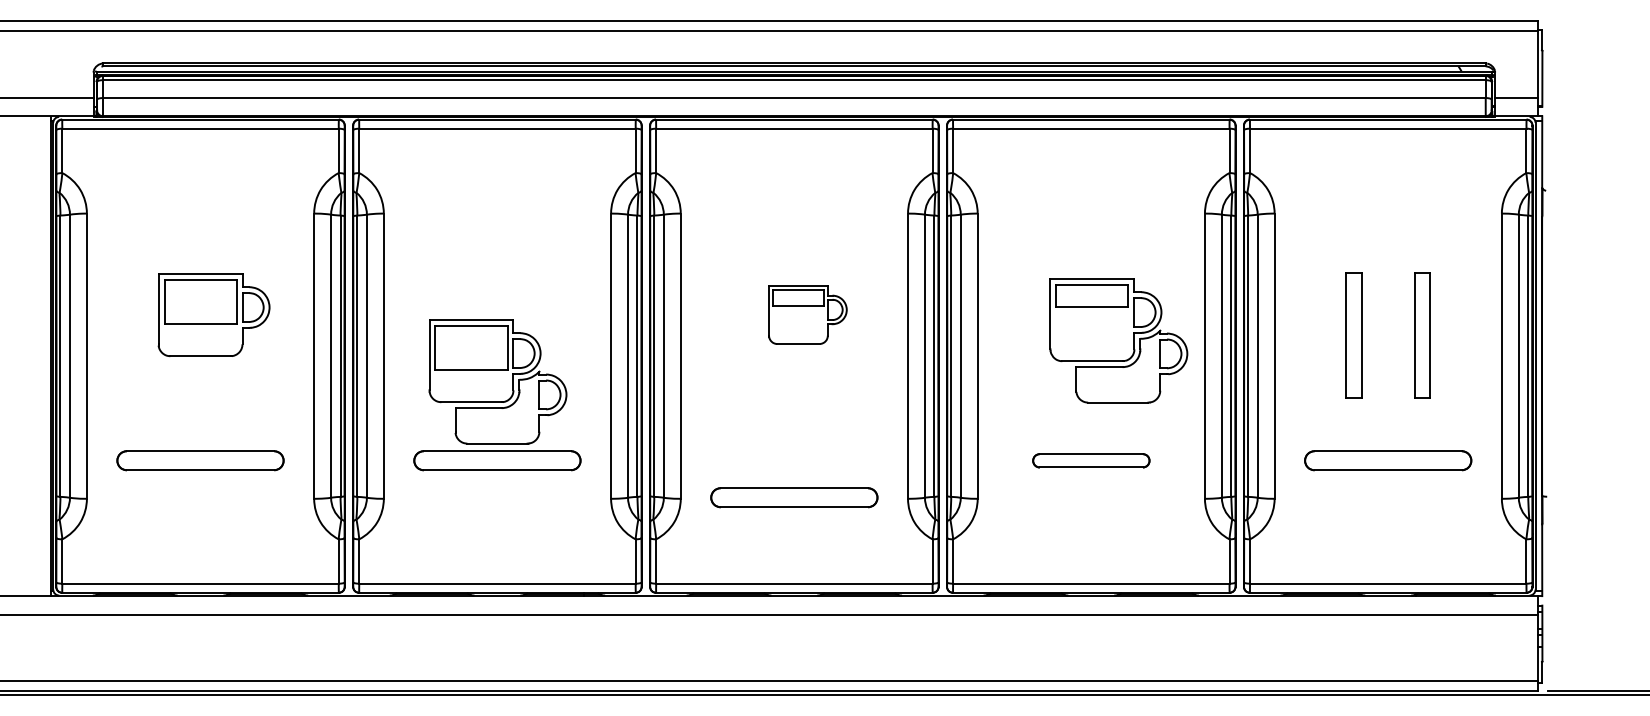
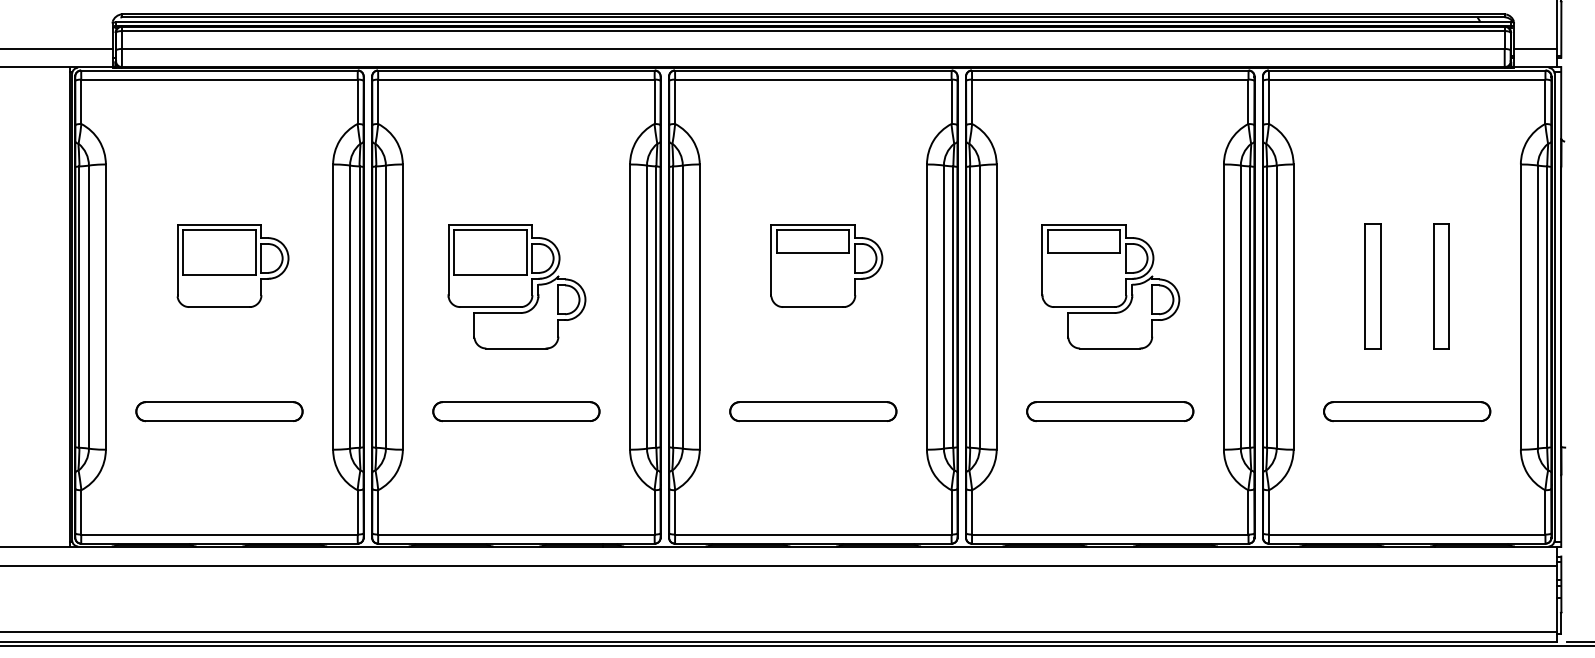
part: (807, 315) -> (826, 266), size x1.43
part: (1118, 340) -> (1110, 286), moved
part: (497, 381) -> (516, 286), moved
part: (1091, 460) -> (1110, 411), size x1.43
part: (794, 497) -> (813, 411), moved

